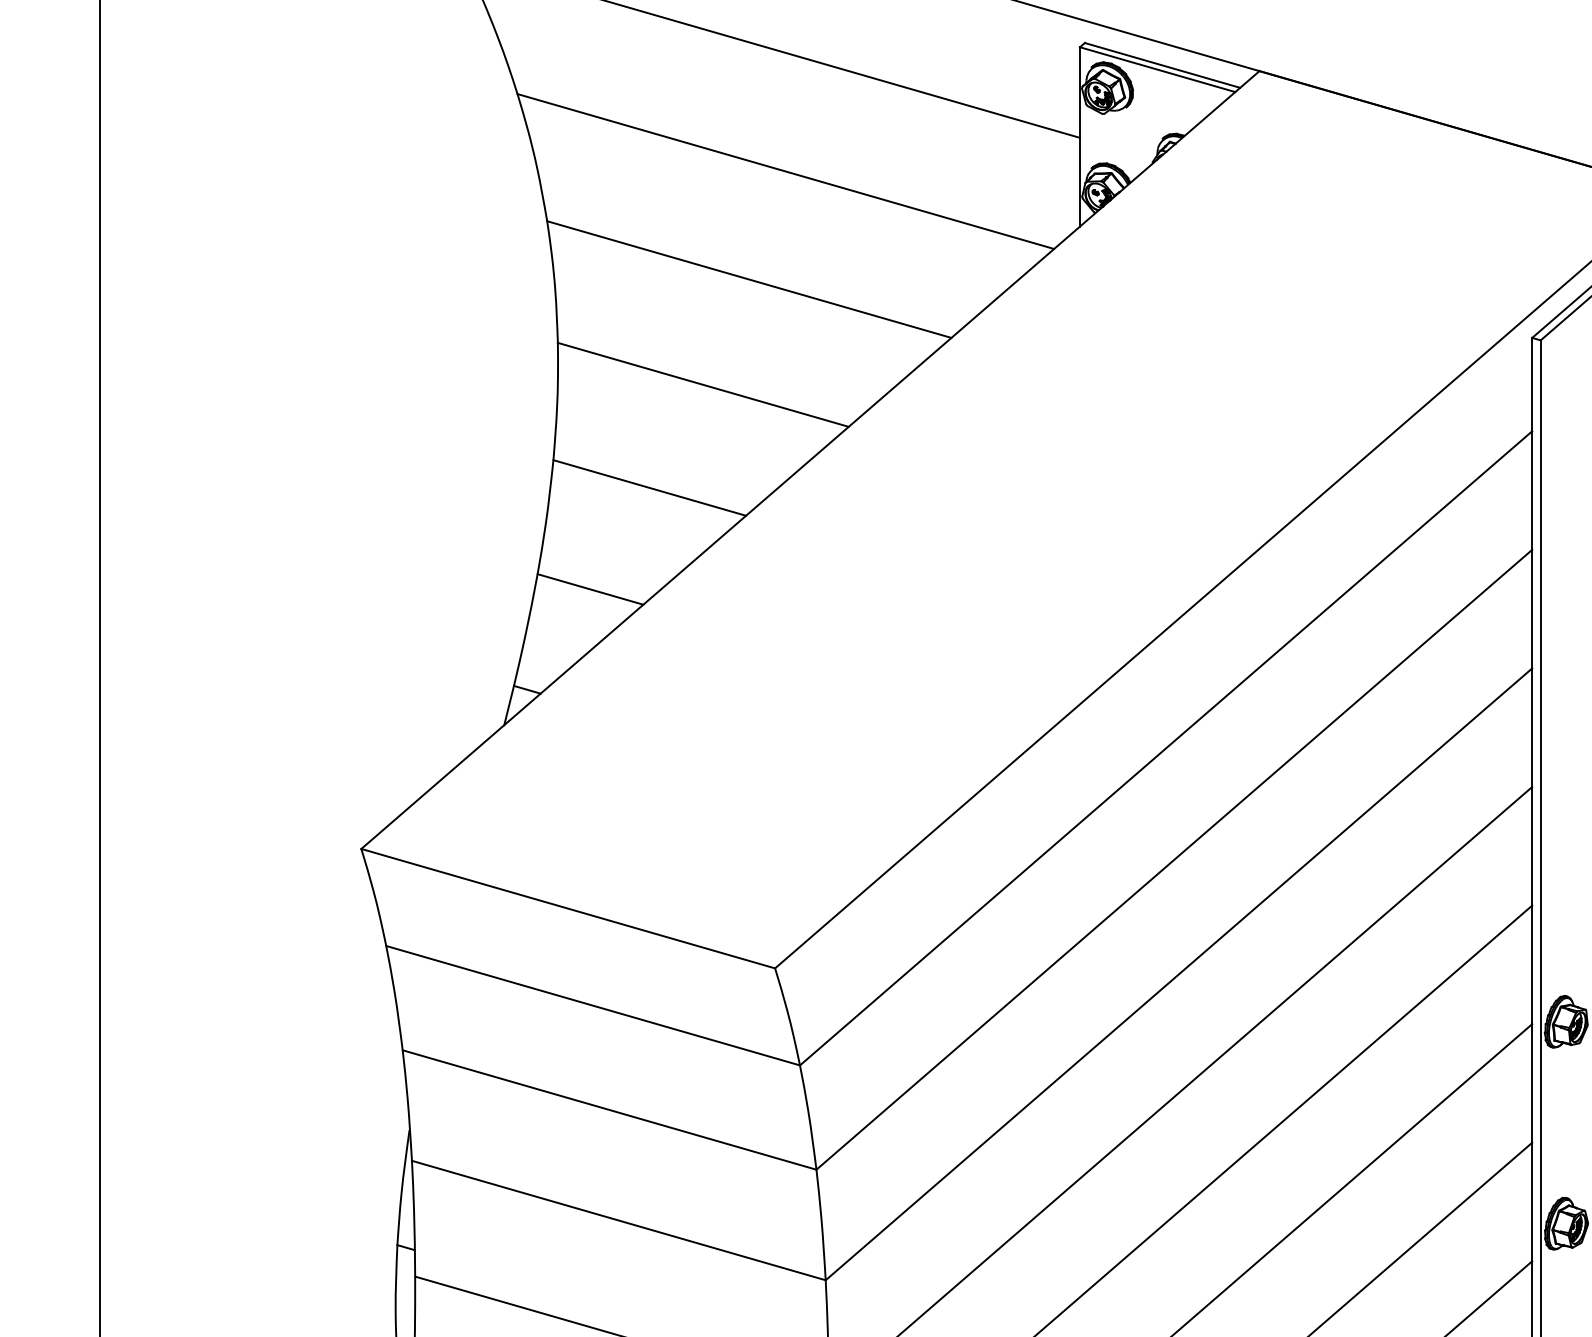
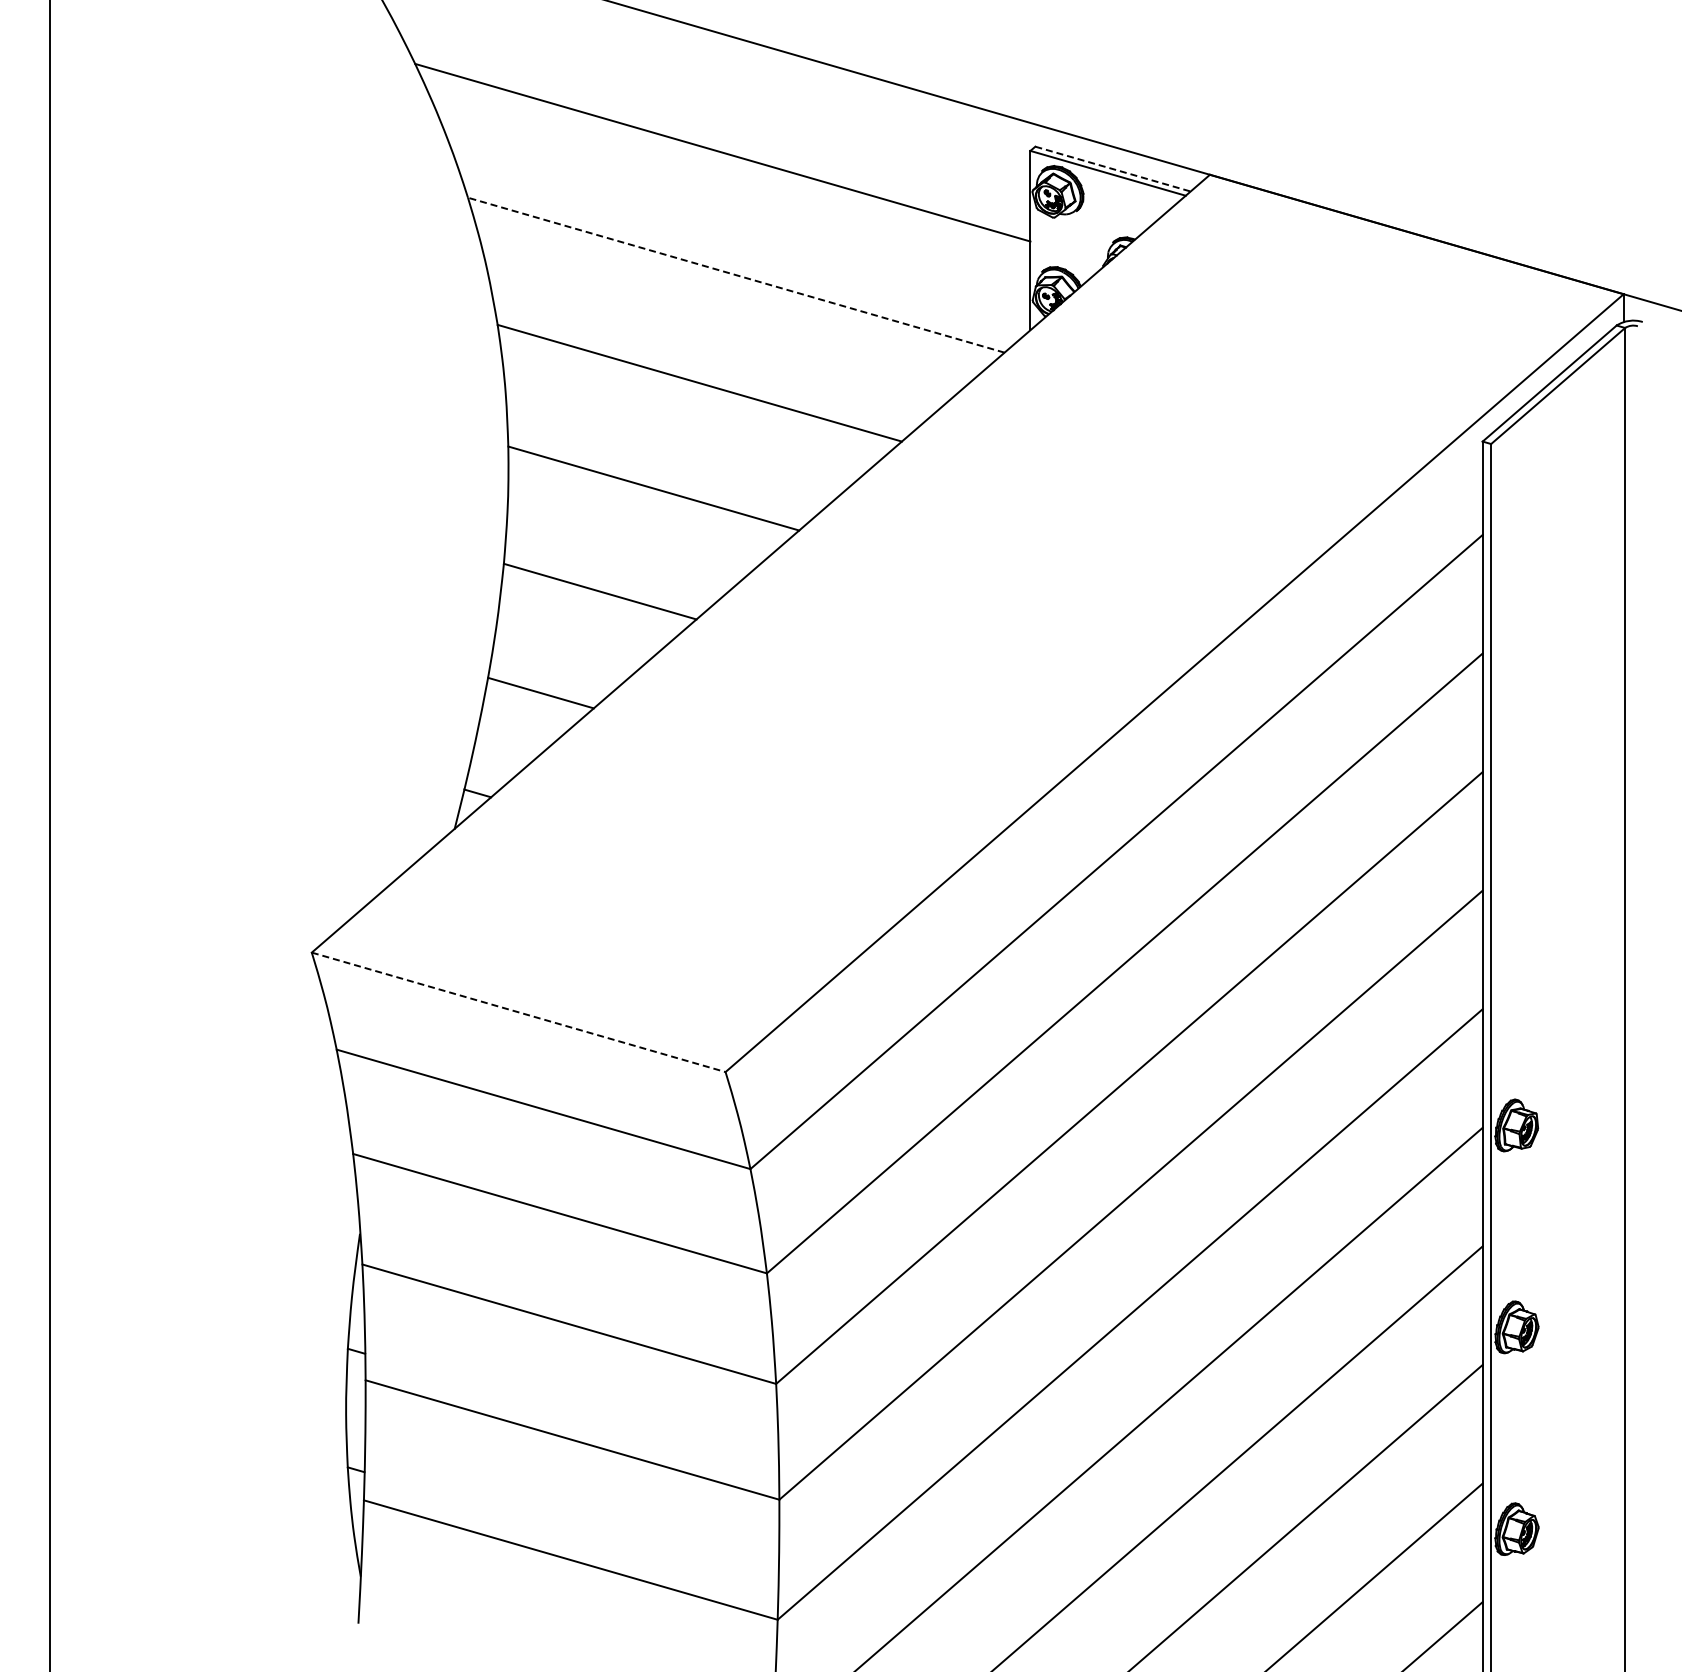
line: (1163, 65) -> (1113, 169), solid -> dashed
line: (785, 171) -> (735, 275), solid -> dashed
line: (569, 908) -> (519, 1012), solid -> dashed

